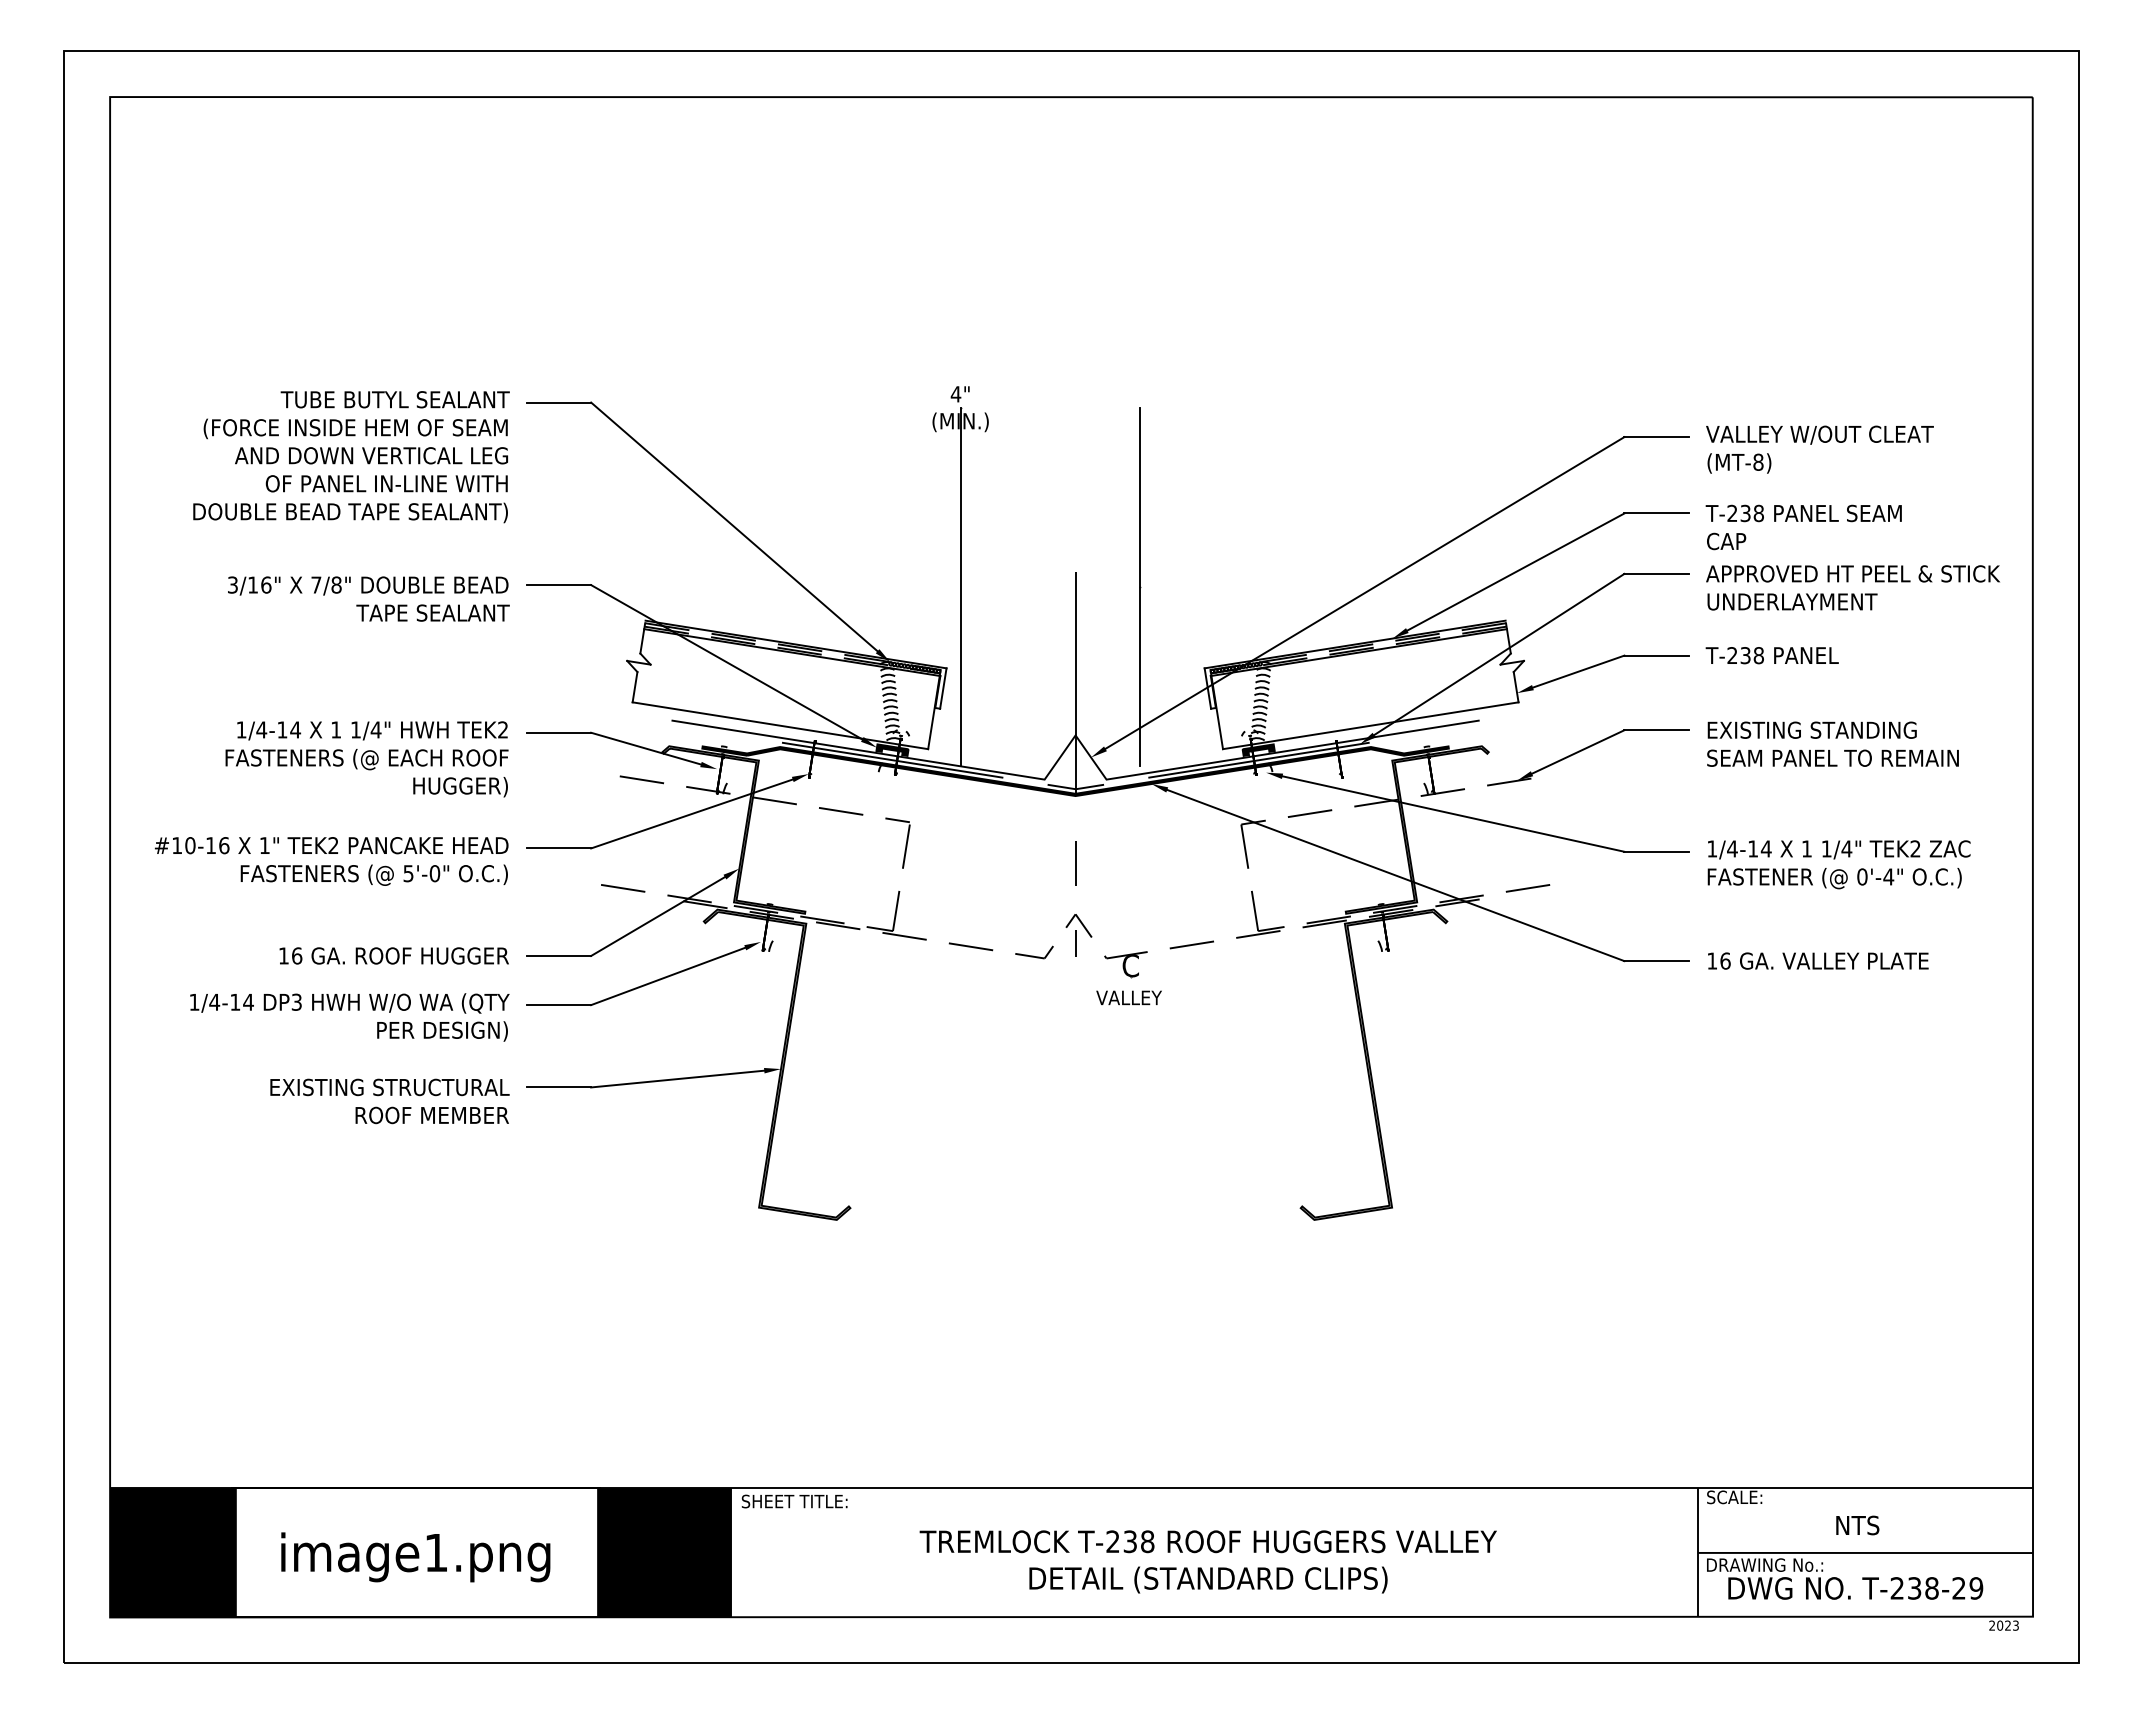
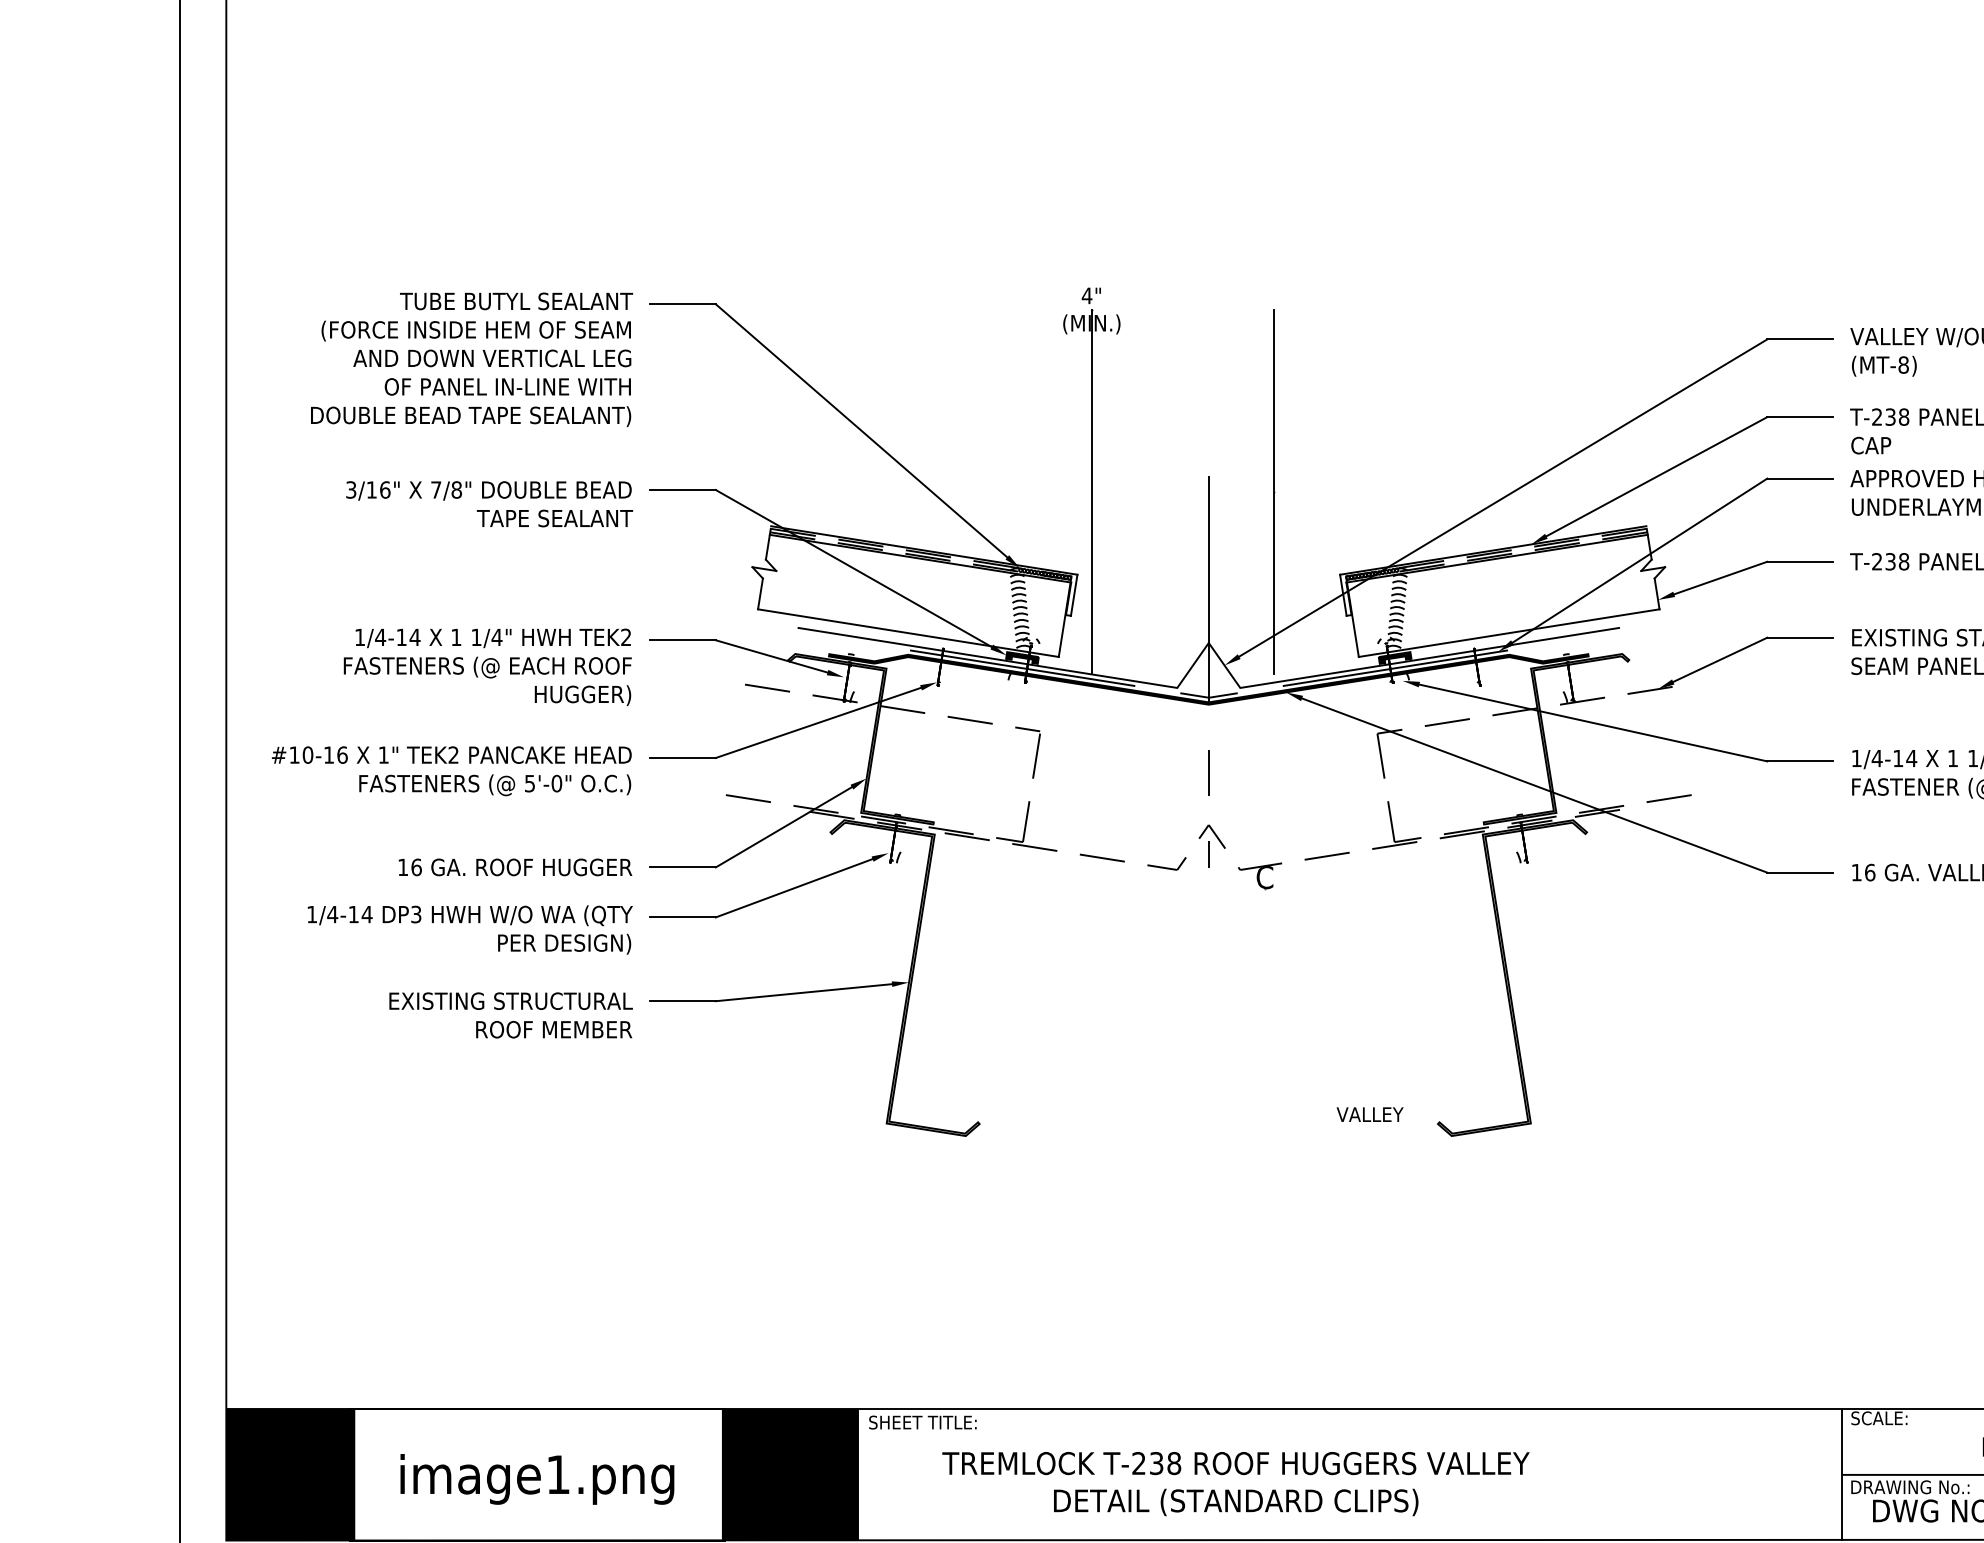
text: (1128, 997) -> (1369, 1114), moved
text: (1207, 1561) -> (1235, 1483), moved

